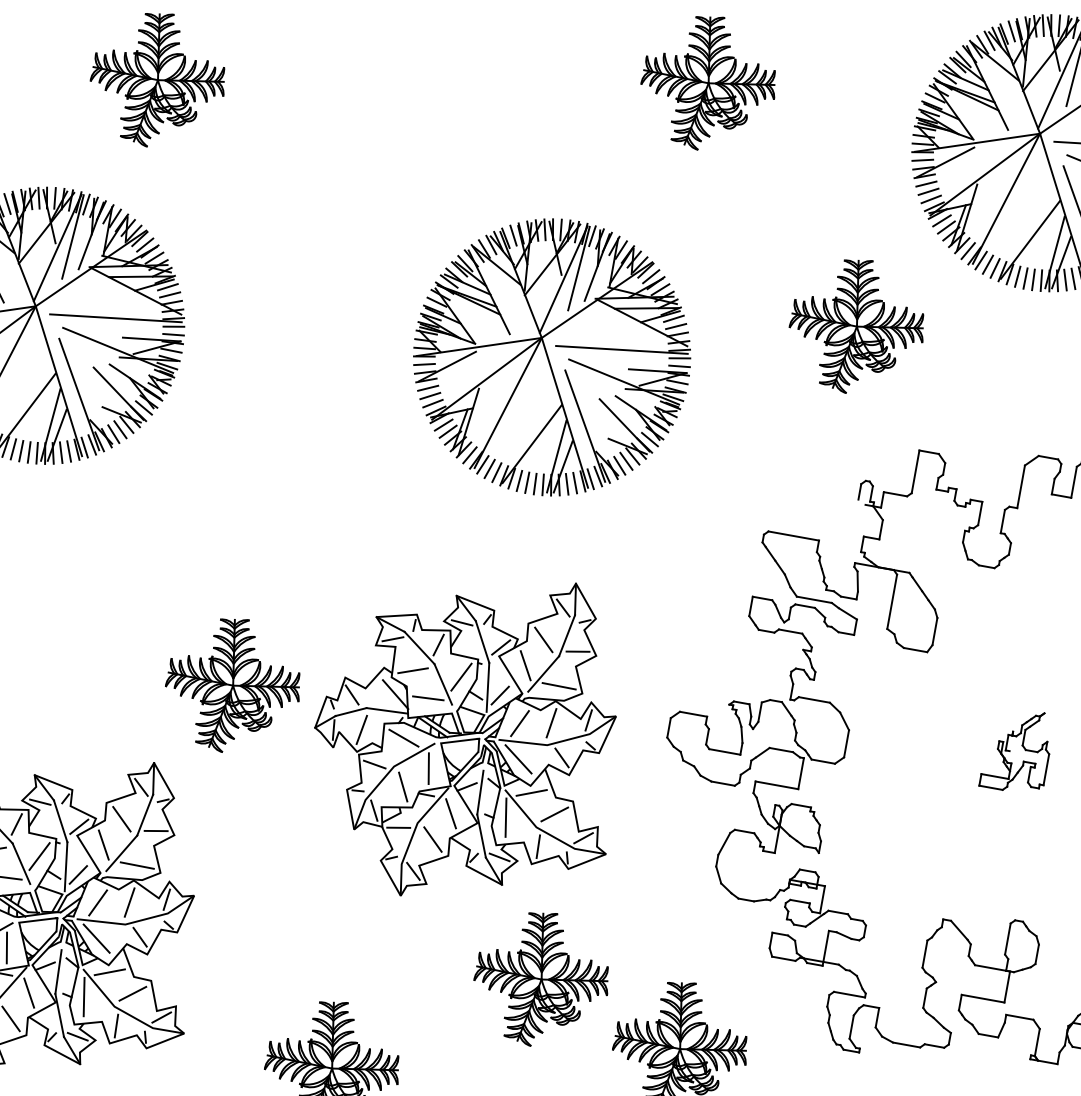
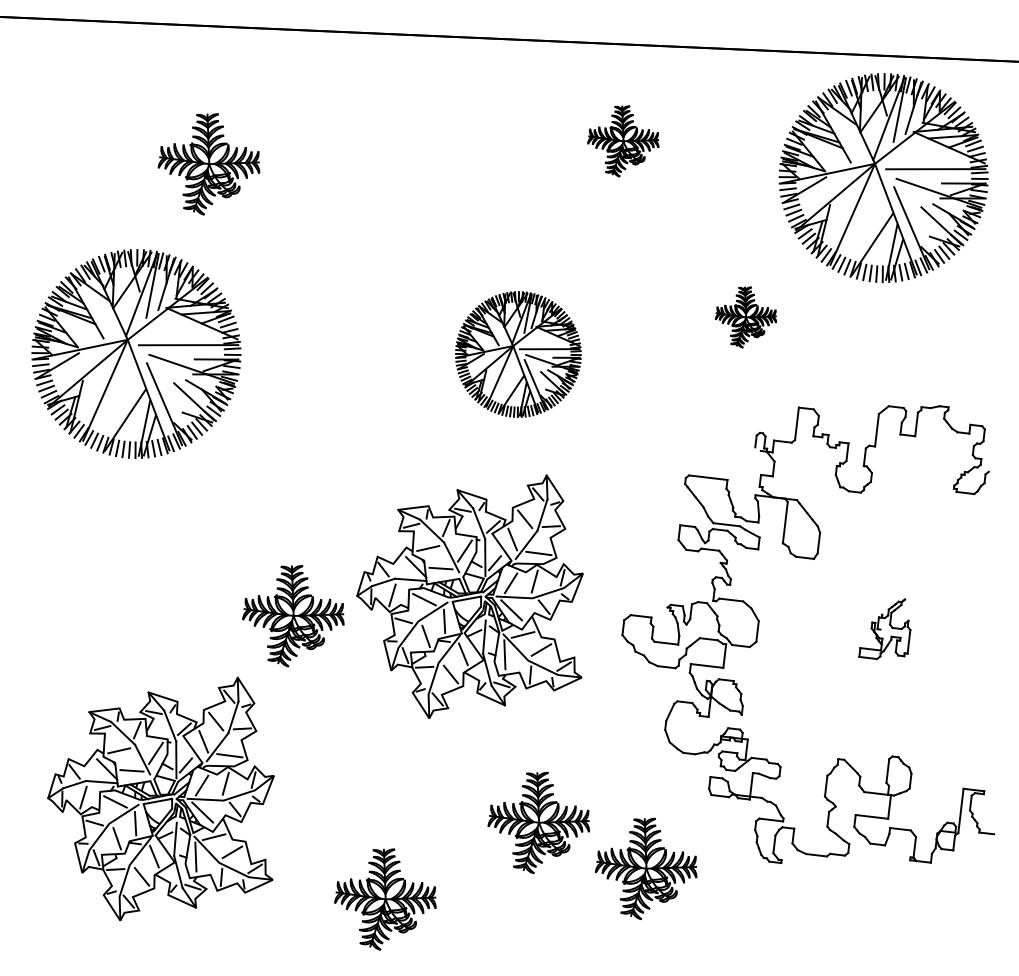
part: (708, 83) -> (623, 141), size x0.7
part: (856, 326) -> (745, 317), size x0.6
part: (552, 357) -> (518, 354), size x0.6
part: (463, 737) -> (469, 596), moved

